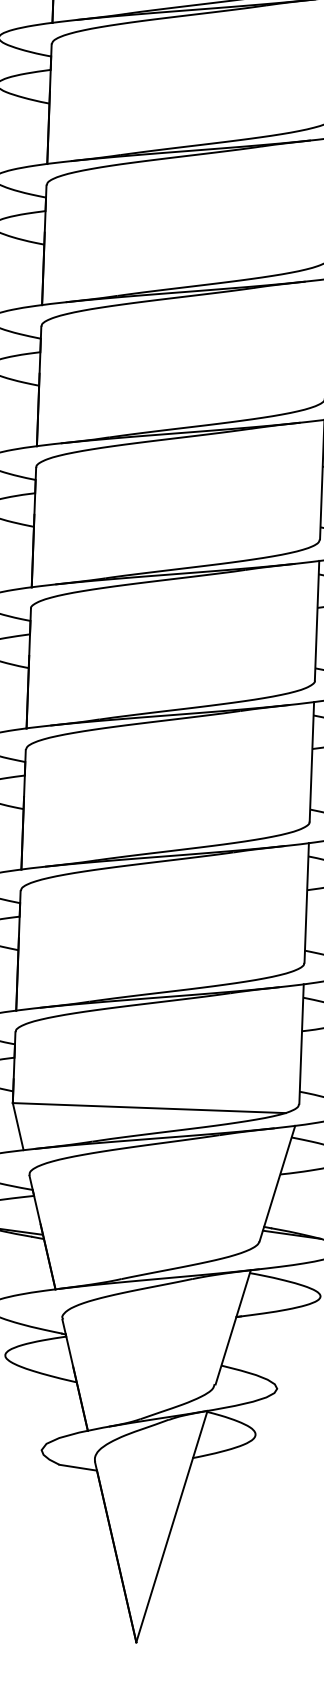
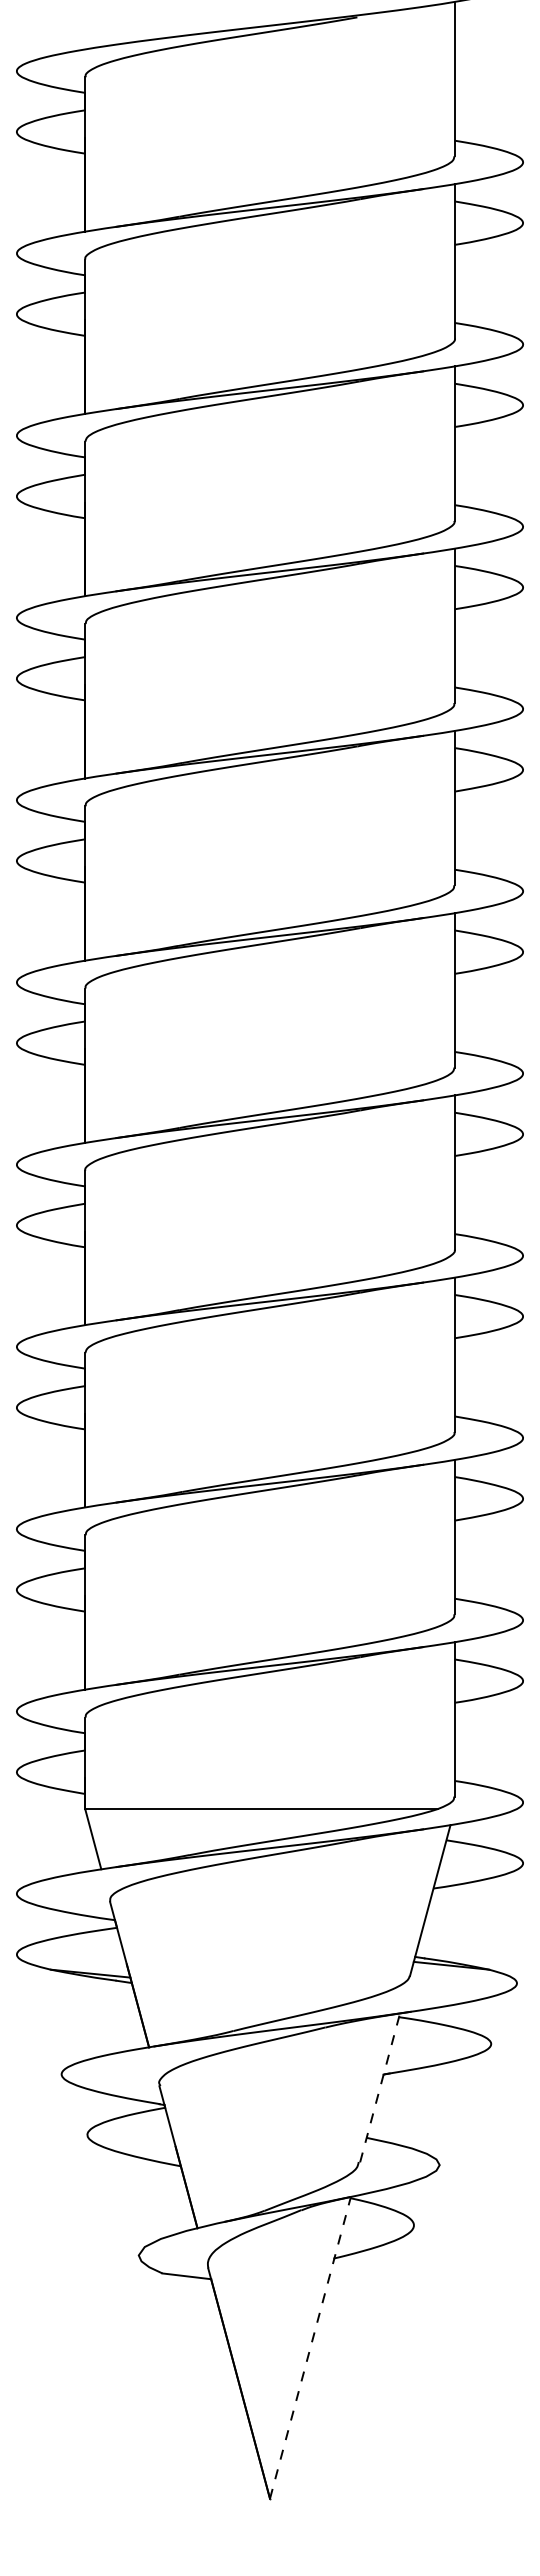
line: (233, 1327) -> (380, 2087), solid -> dashed
line: (171, 1526) -> (310, 2347), solid -> dashed

